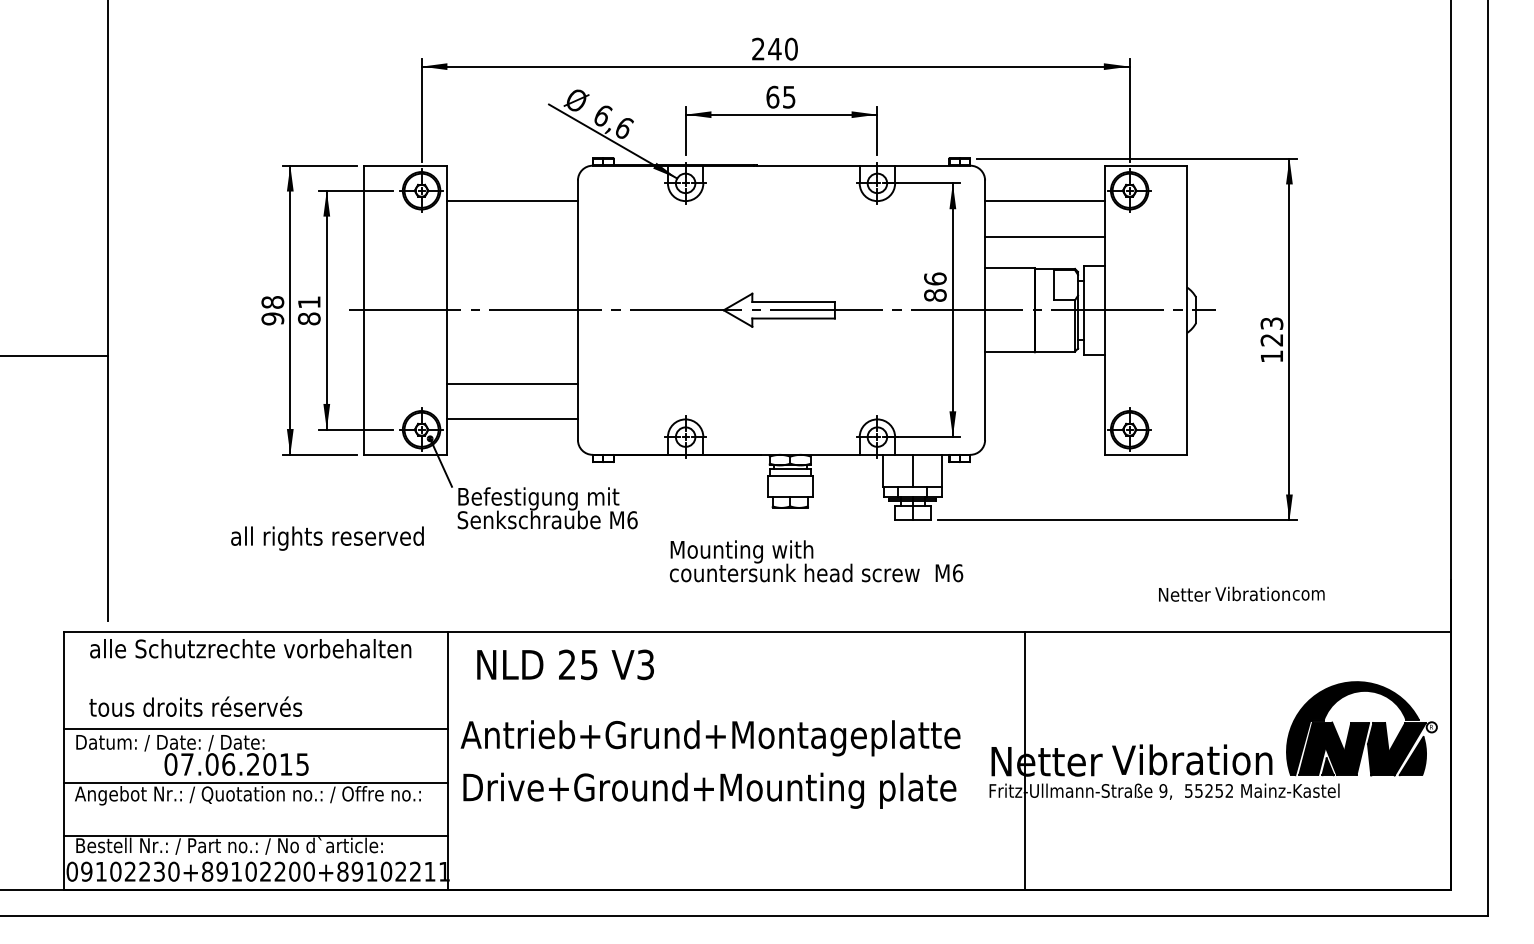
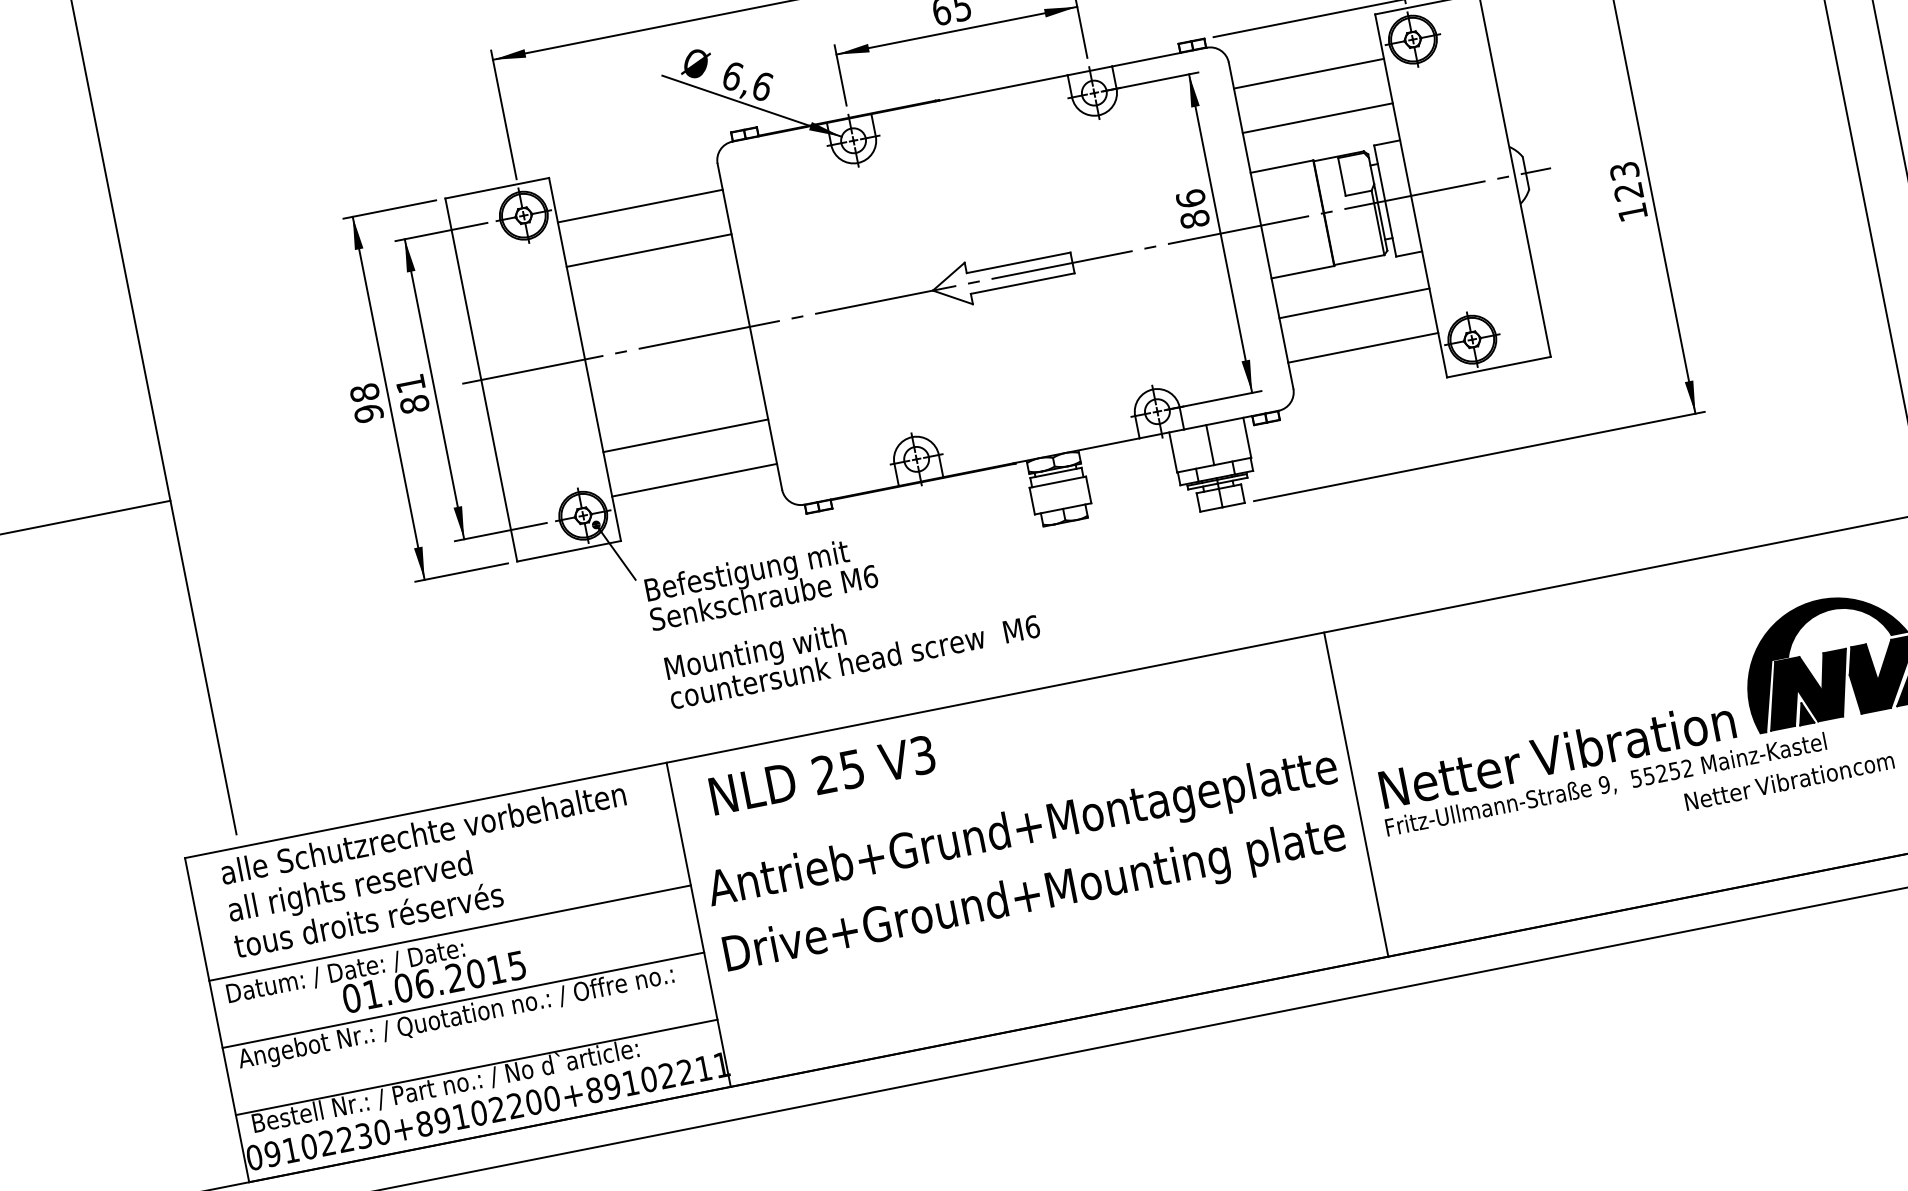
line: (511, 236) -> (648, 250), added
line: (1044, 384) -> (1354, 304), added
line: (1044, 419) -> (1362, 348), added
text: (327, 538) -> (350, 889), moved
text: (816, 561) -> (851, 647), moved
text: (1241, 593) -> (1789, 780), moved
line: (1024, 760) -> (1355, 794), moved
text: (187, 764) -> (372, 994), 07.06.2015 -> 01.06.2015

